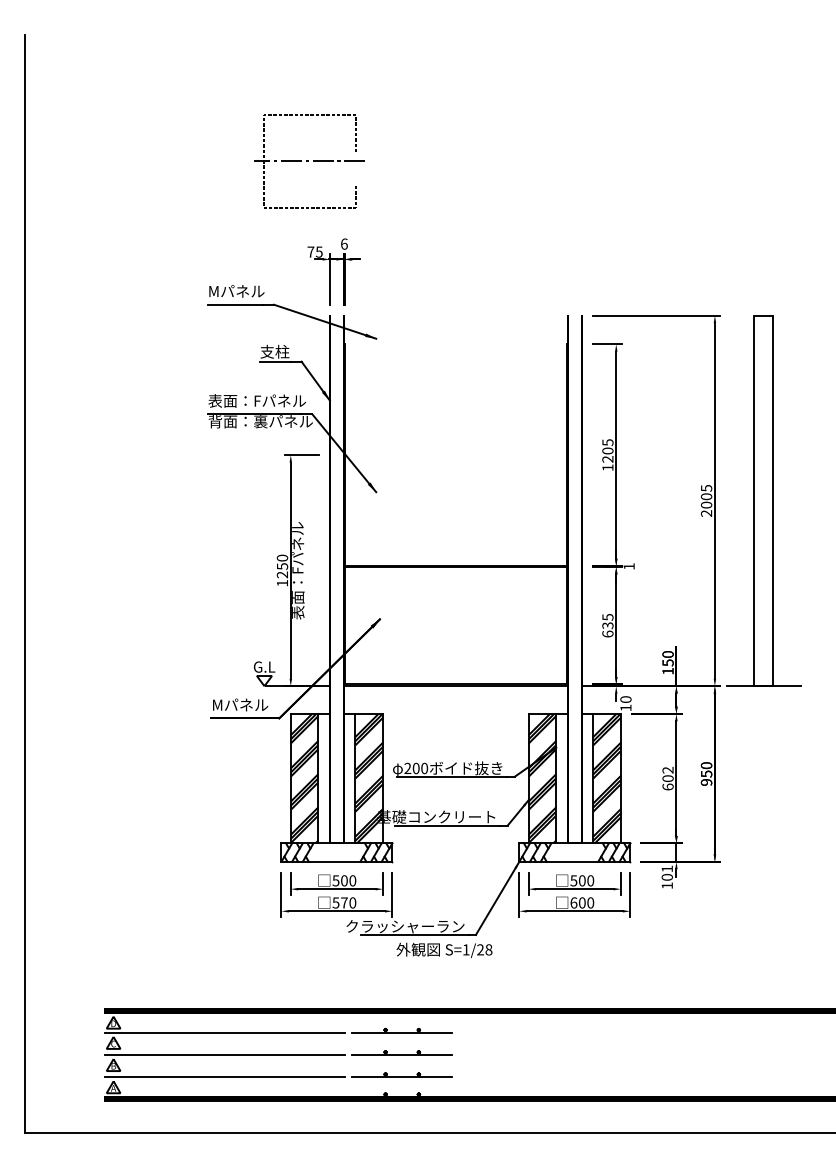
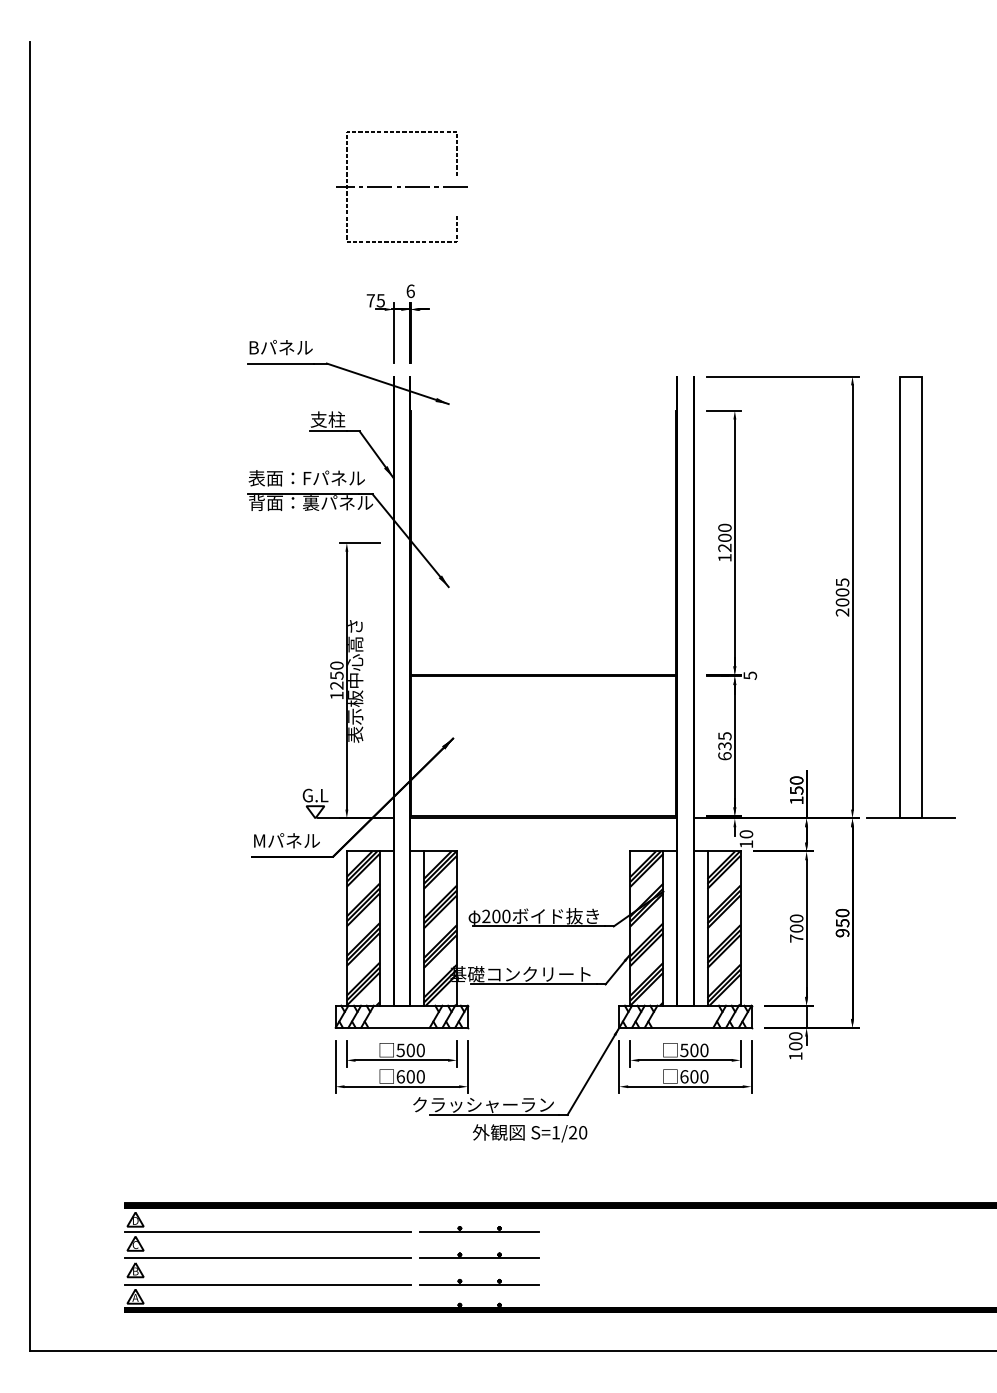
part: (309, 161) -> (401, 186), moved
text: (237, 291) -> (283, 347), Mパネル -> Bパネル
text: (607, 442) -> (724, 527), 1205 -> 1200
text: (628, 566) -> (749, 675), 1 -> 5
text: (298, 571) -> (356, 681), 表面：Fパネル -> 表示板中心高さ
text: (667, 778) -> (795, 928), 602 -> 700
text: (666, 868) -> (794, 1035), 101 -> 100
text: (339, 902) -> (404, 1076), 570 -> 600
text: (488, 949) -> (582, 1132), S=1/28 -> S=1/20

